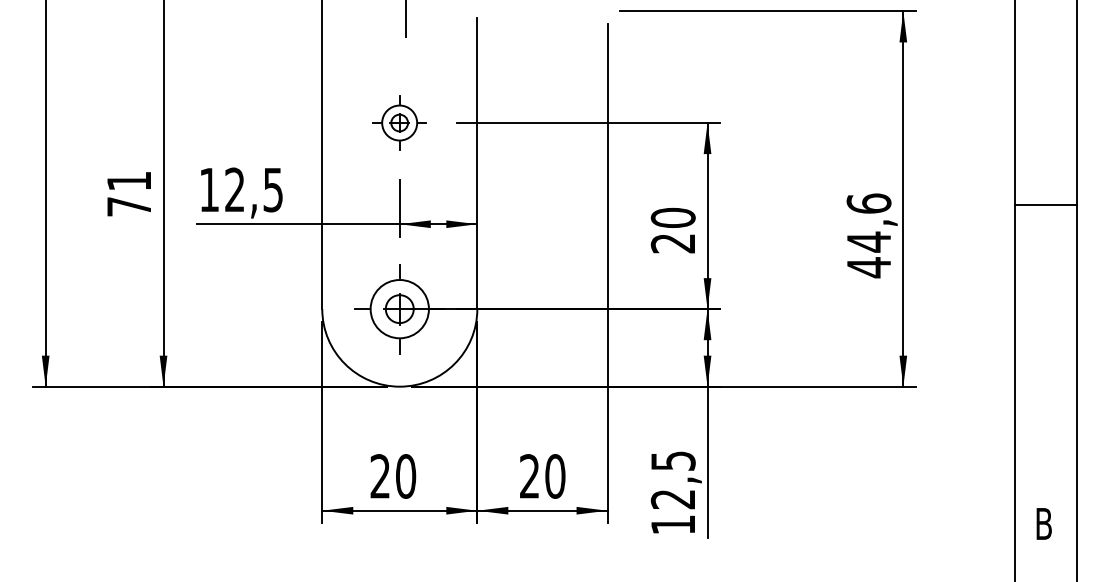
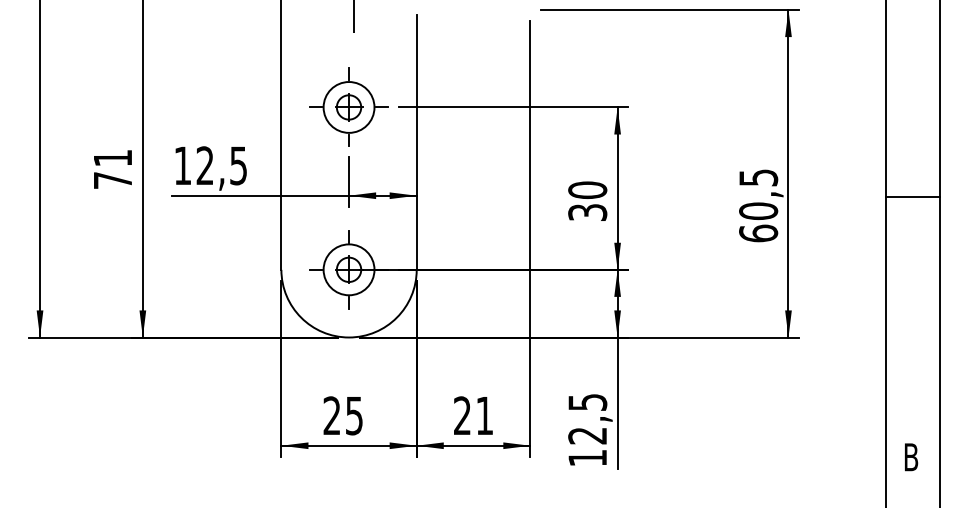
part: (399, 122) -> (348, 106), size x1.67
line: (1045, 204) -> (912, 196), moved
text: (868, 235) -> (758, 205), 44,6 -> 60,5
text: (673, 243) -> (587, 212), 20 -> 30
text: (406, 476) -> (354, 415), 20 -> 25
text: (555, 476) -> (484, 415), 20 -> 21

